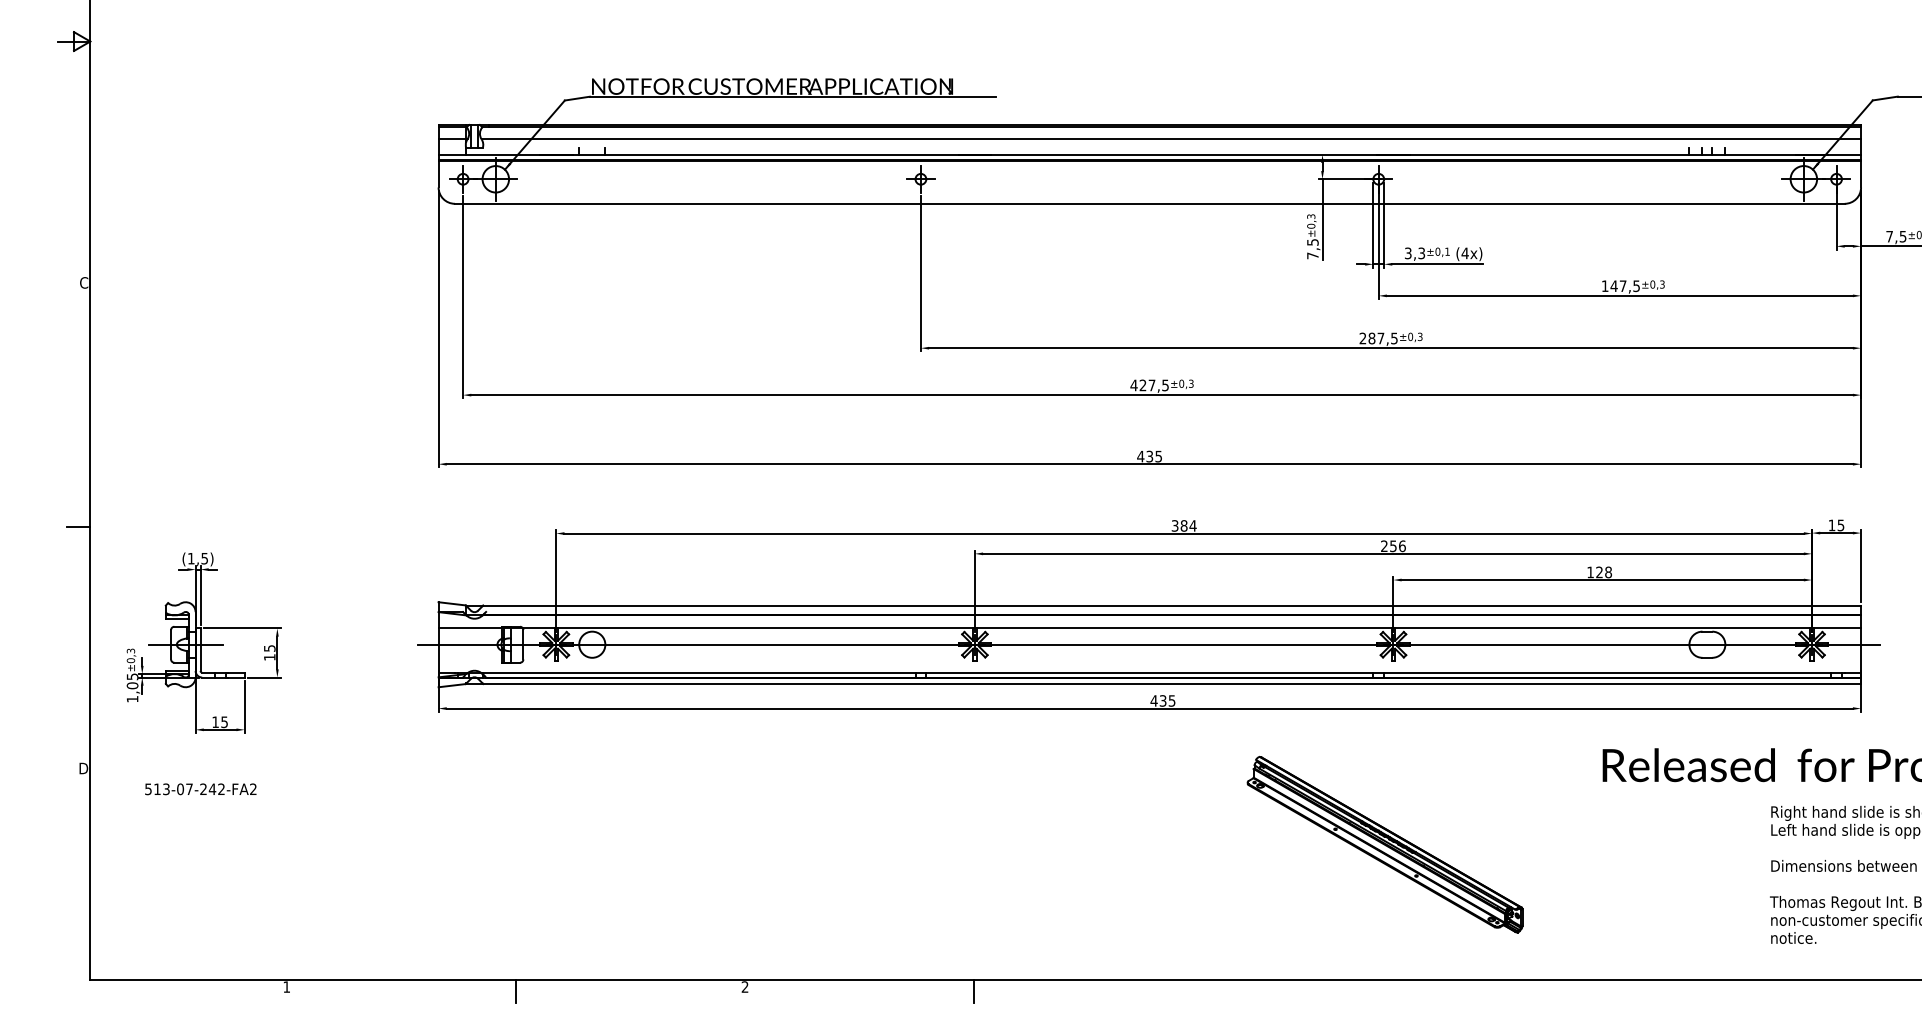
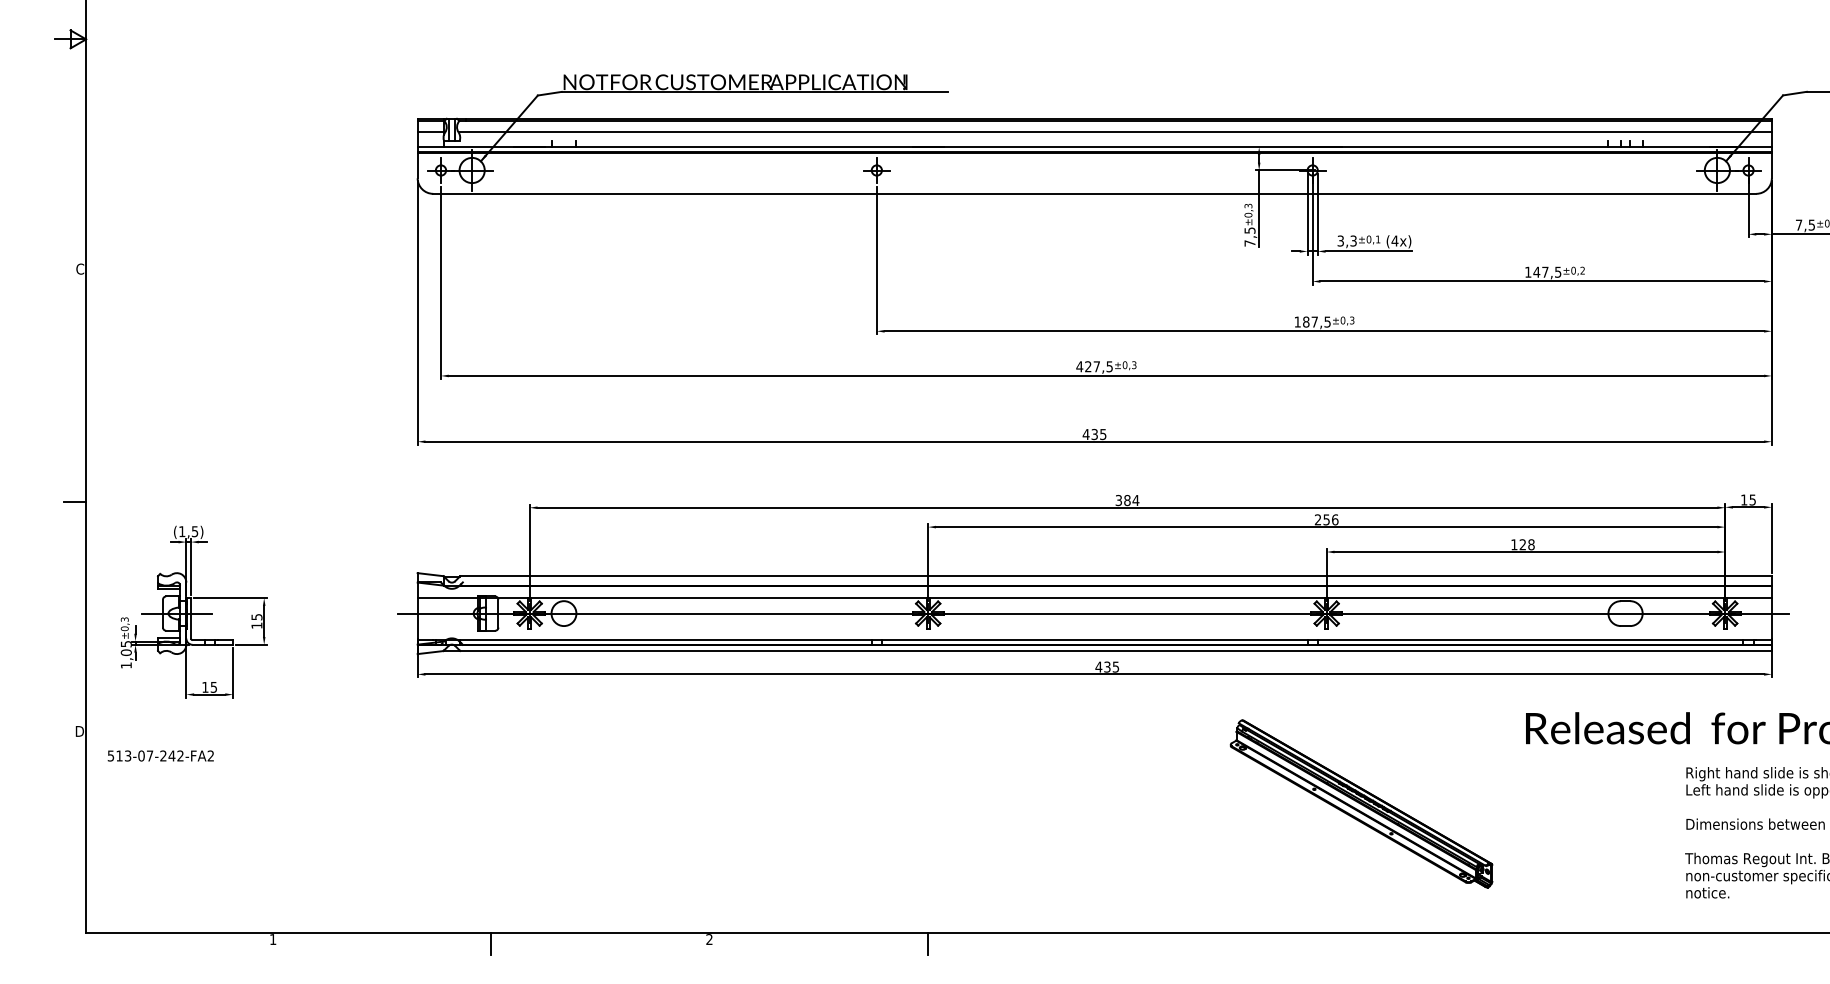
text: (1662, 284) -> (1582, 270), ±0,3 -> ±0,2
text: (1362, 338) -> (1297, 322), 287,5 -> 187,5
text: (200, 789) -> (160, 756), moved
part: (1384, 844) -> (1361, 803), moved

